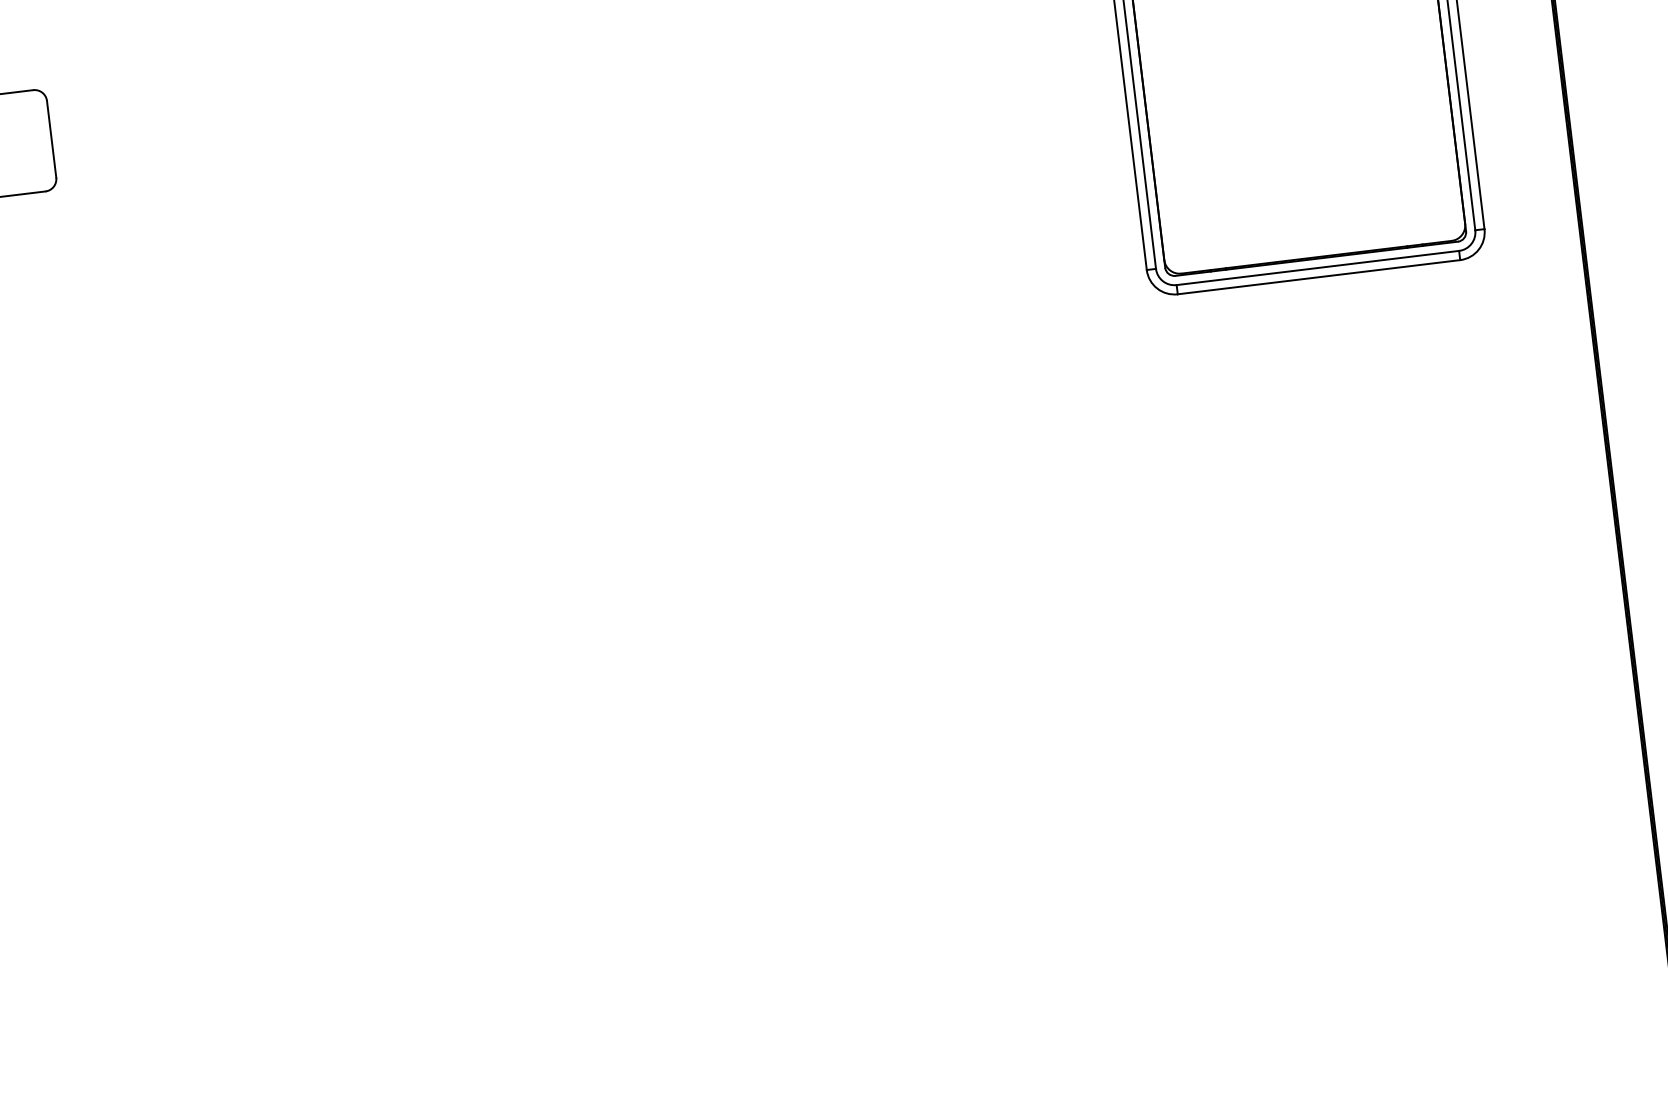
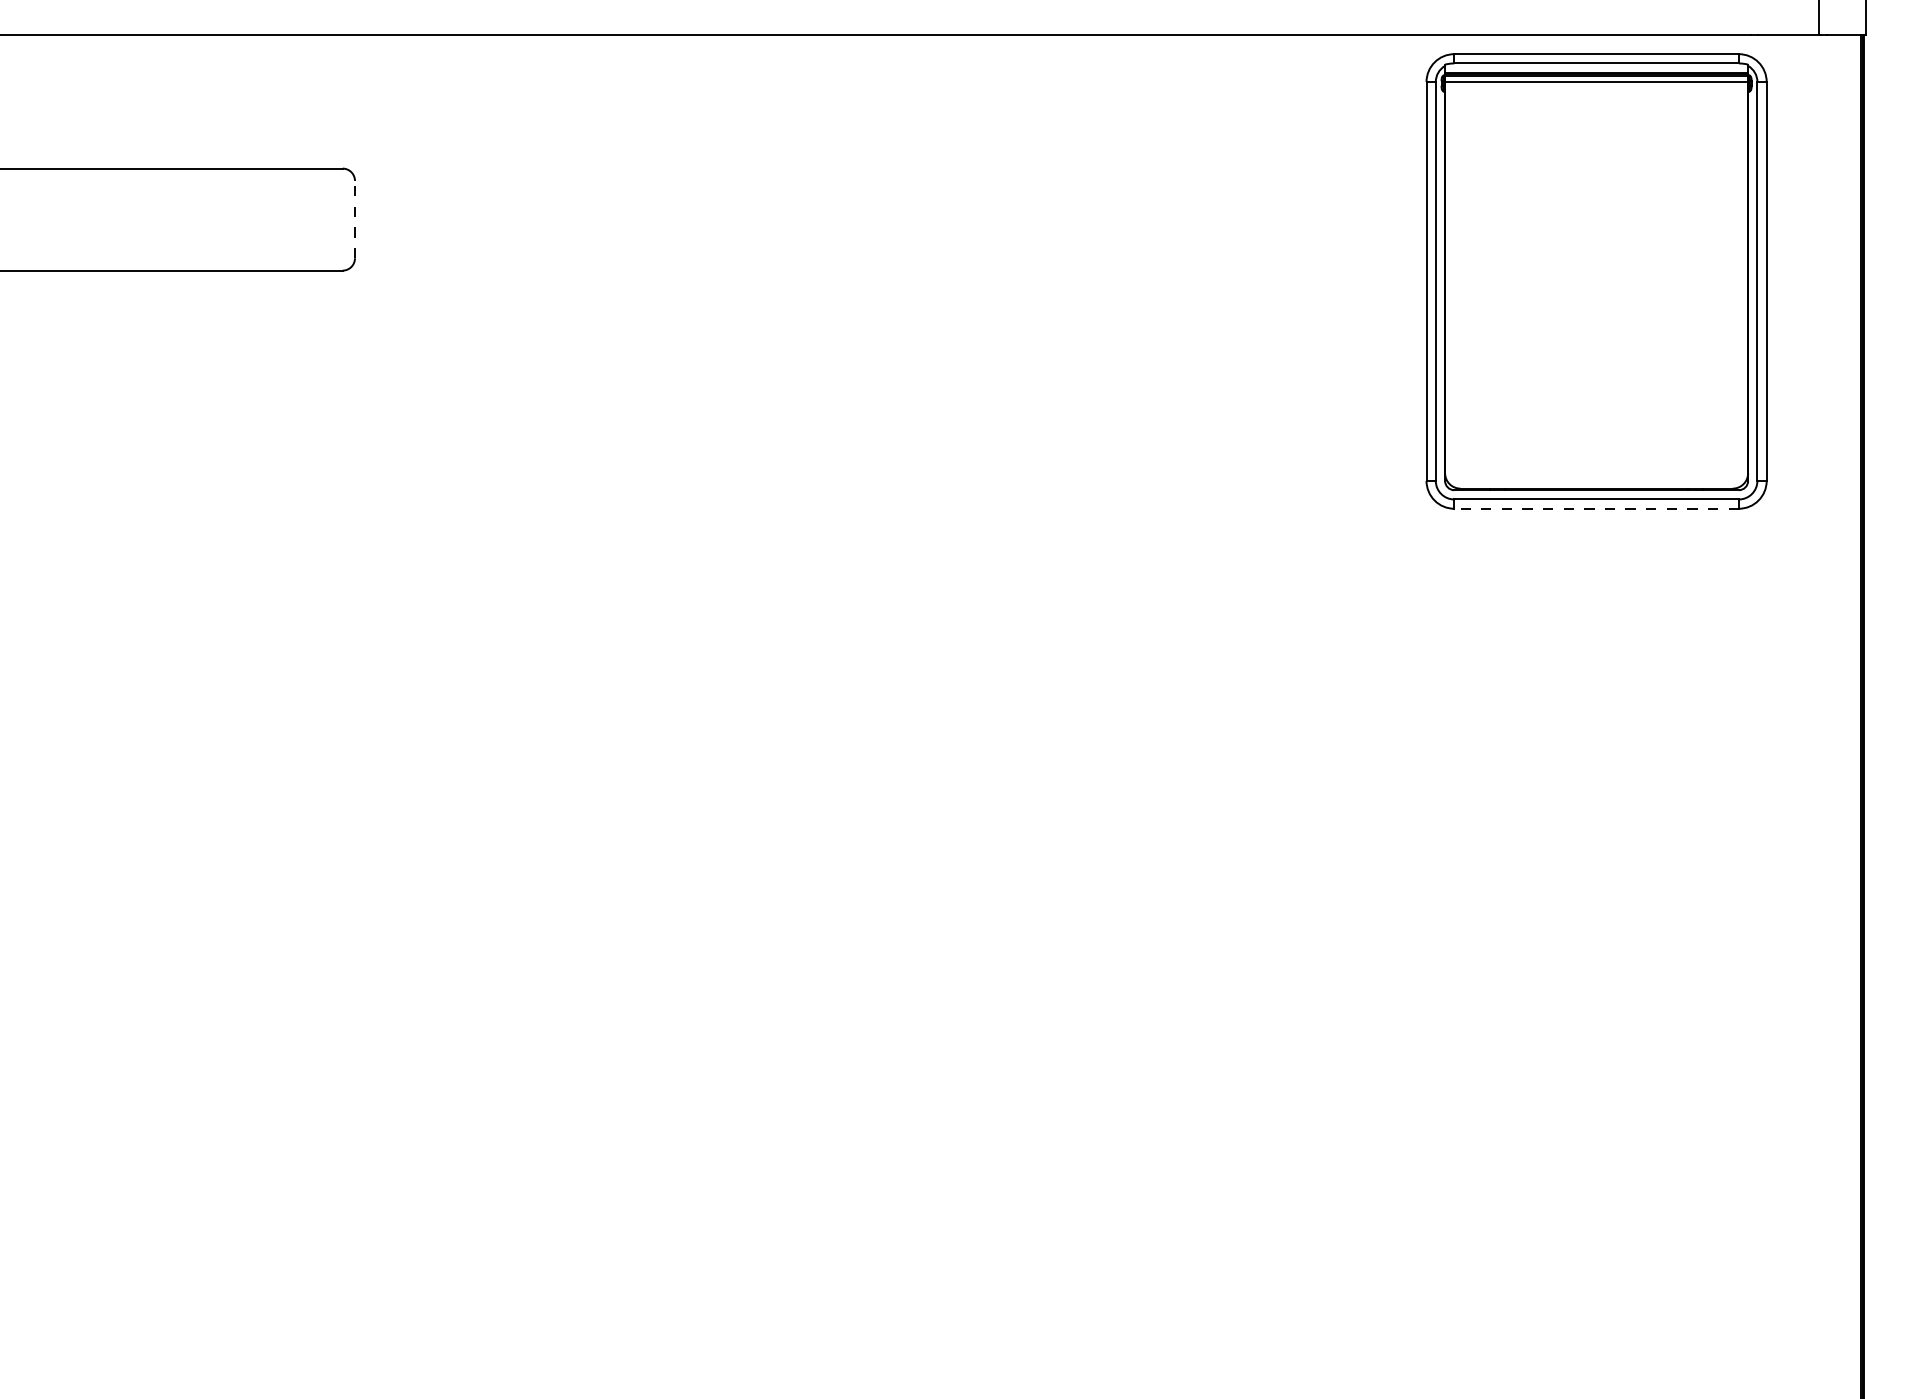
line: (52, 139) -> (355, 219), solid -> dashed
line: (1318, 276) -> (1596, 508), solid -> dashed

